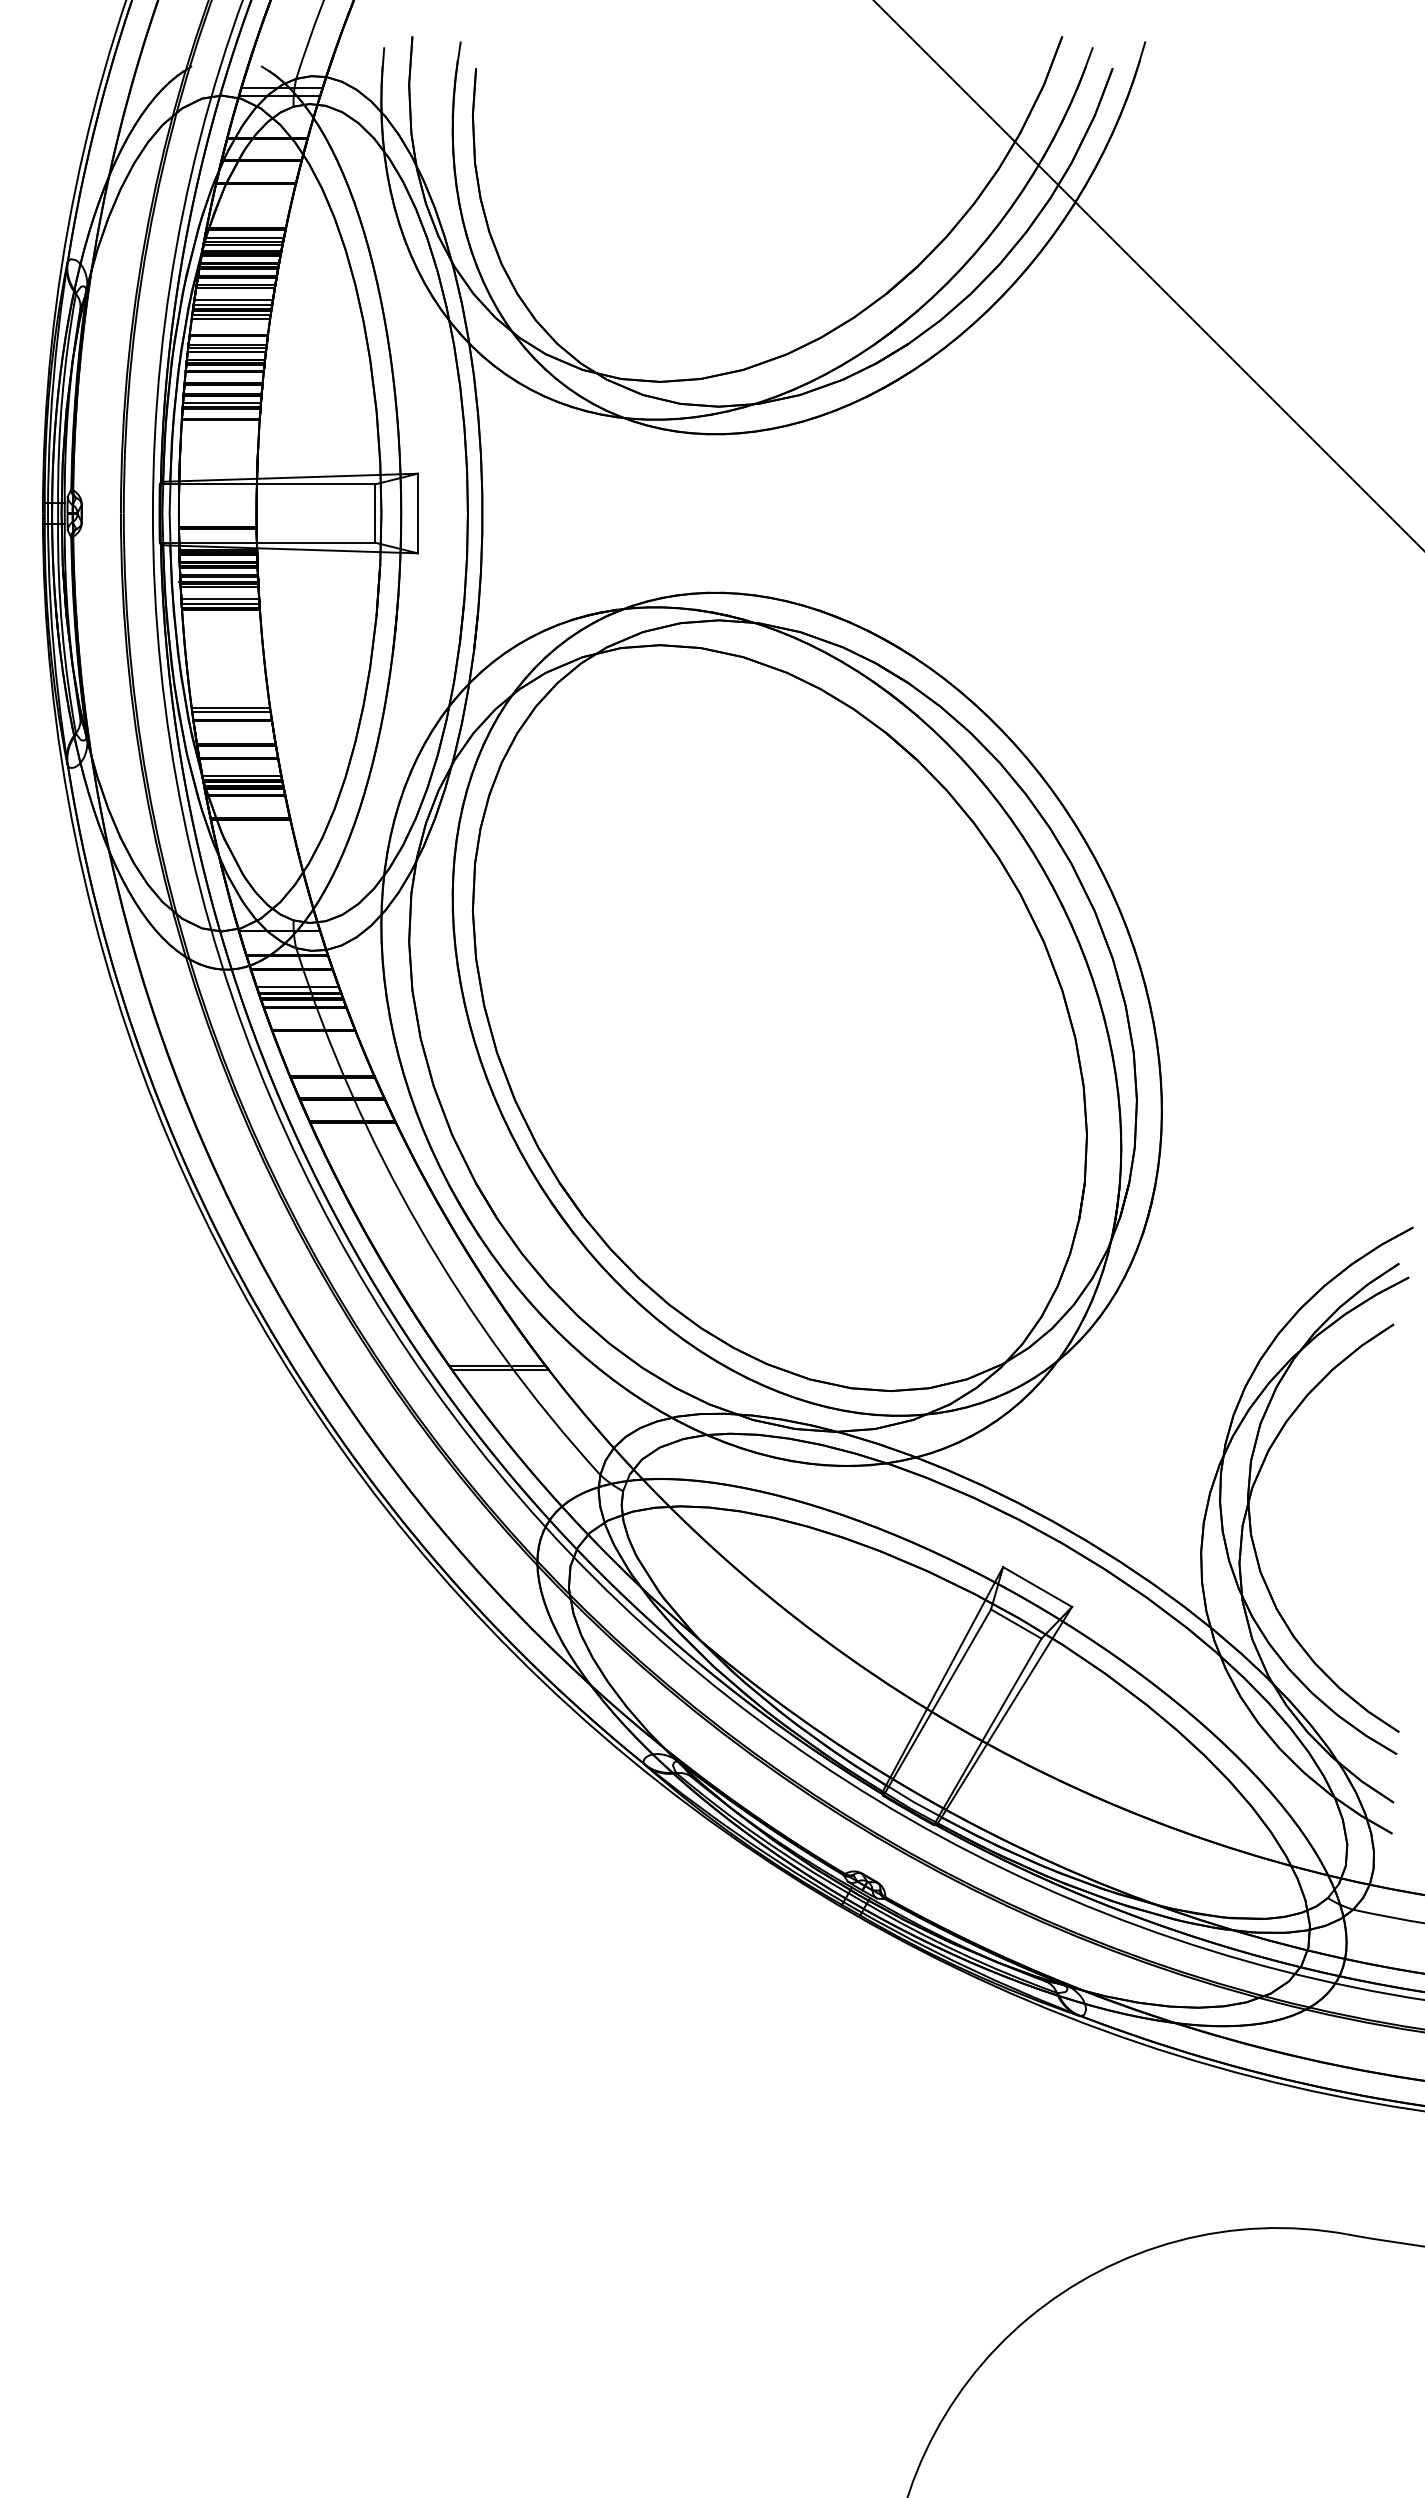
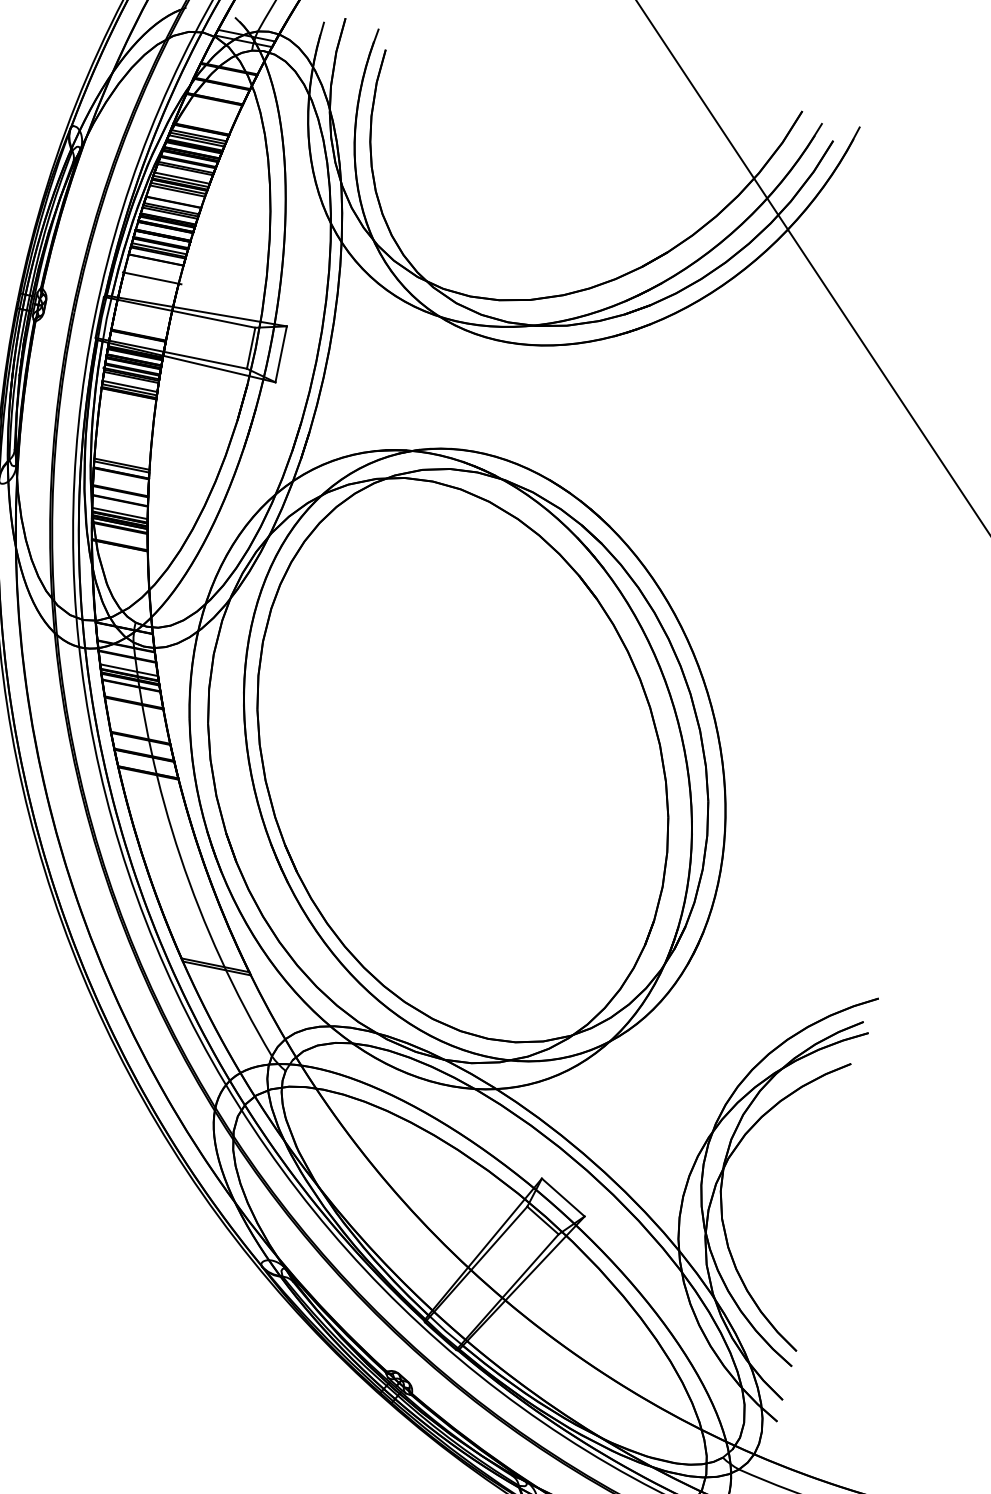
line: (220, 445) -> (152, 278), added

